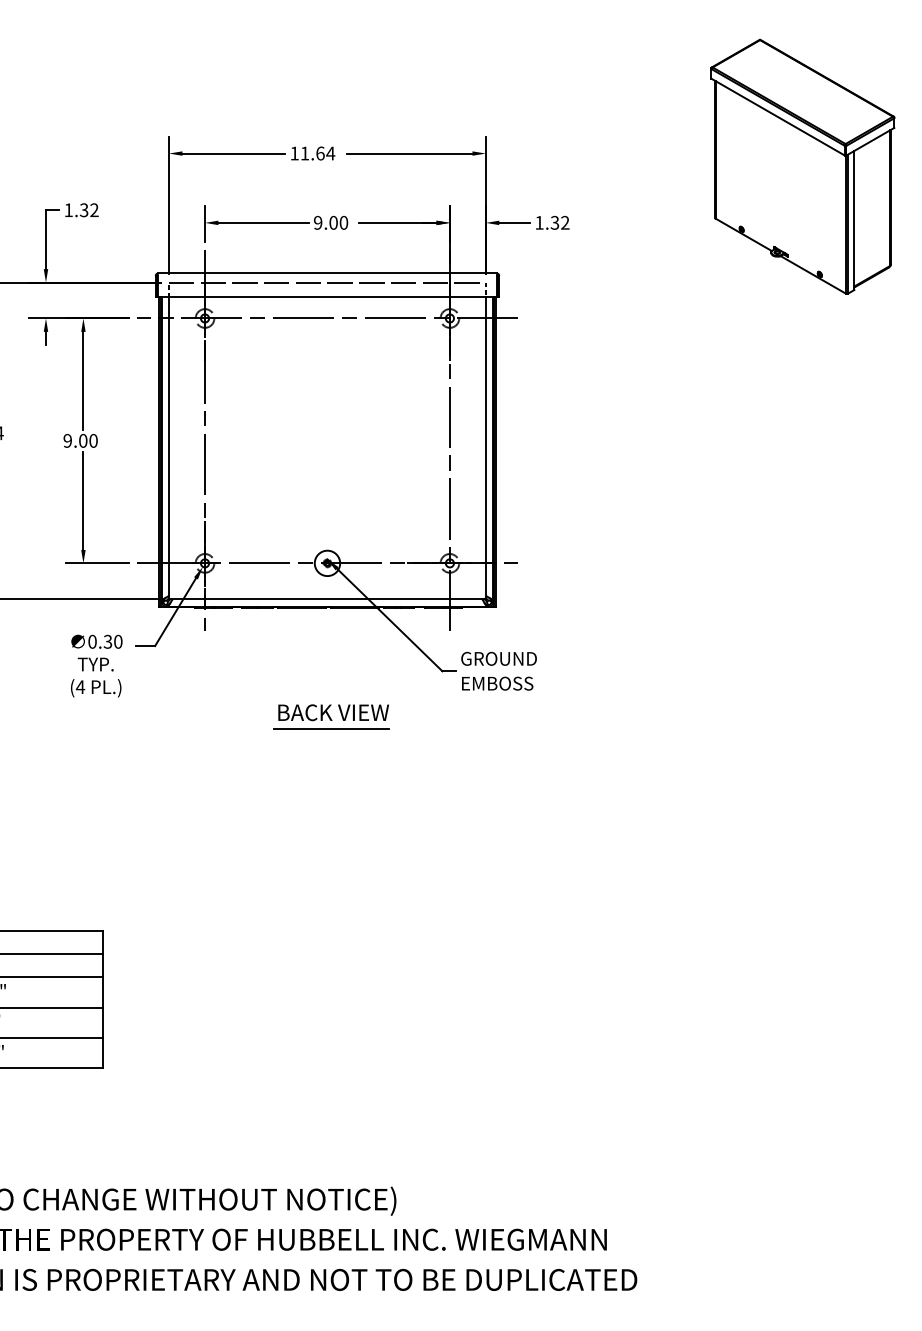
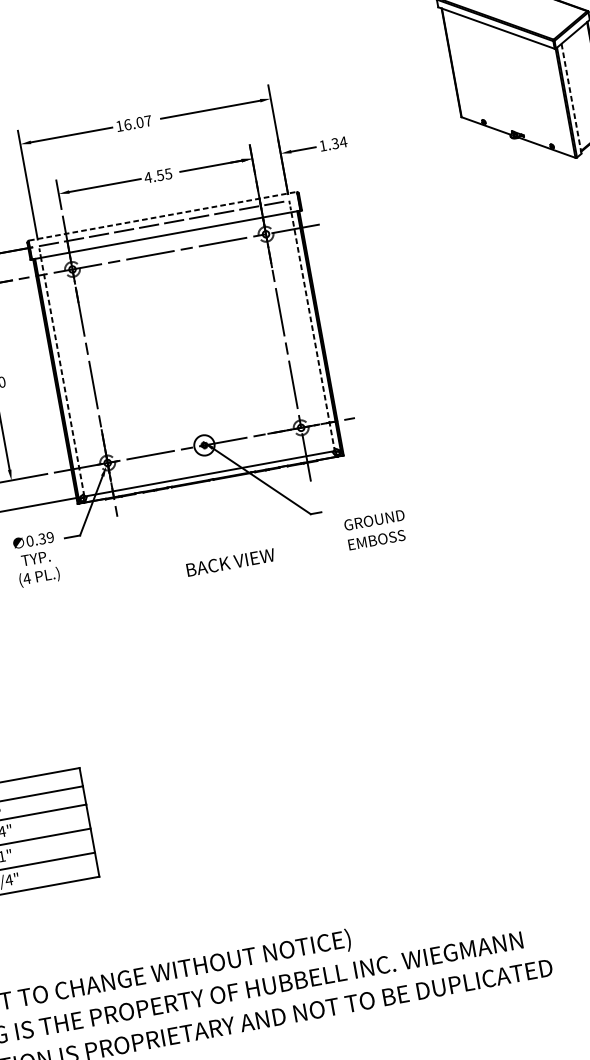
text: (318, 153) -> (138, 122), 11.64 -> 16.07
line: (854, 220) -> (571, 98), solid -> dashed
text: (330, 222) -> (157, 175), 9.00 -> 4.55
text: (564, 222) -> (342, 141), 1.32 -> 1.34
line: (327, 273) -> (162, 216), solid -> dashed
line: (169, 447) -> (62, 376), solid -> dashed
line: (485, 448) -> (312, 331), solid -> dashed
text: (118, 641) -> (50, 537), 0.30 -> 0.39
text: (498, 670) -> (375, 529), moved
line: (331, 729) -> (231, 576), removed

